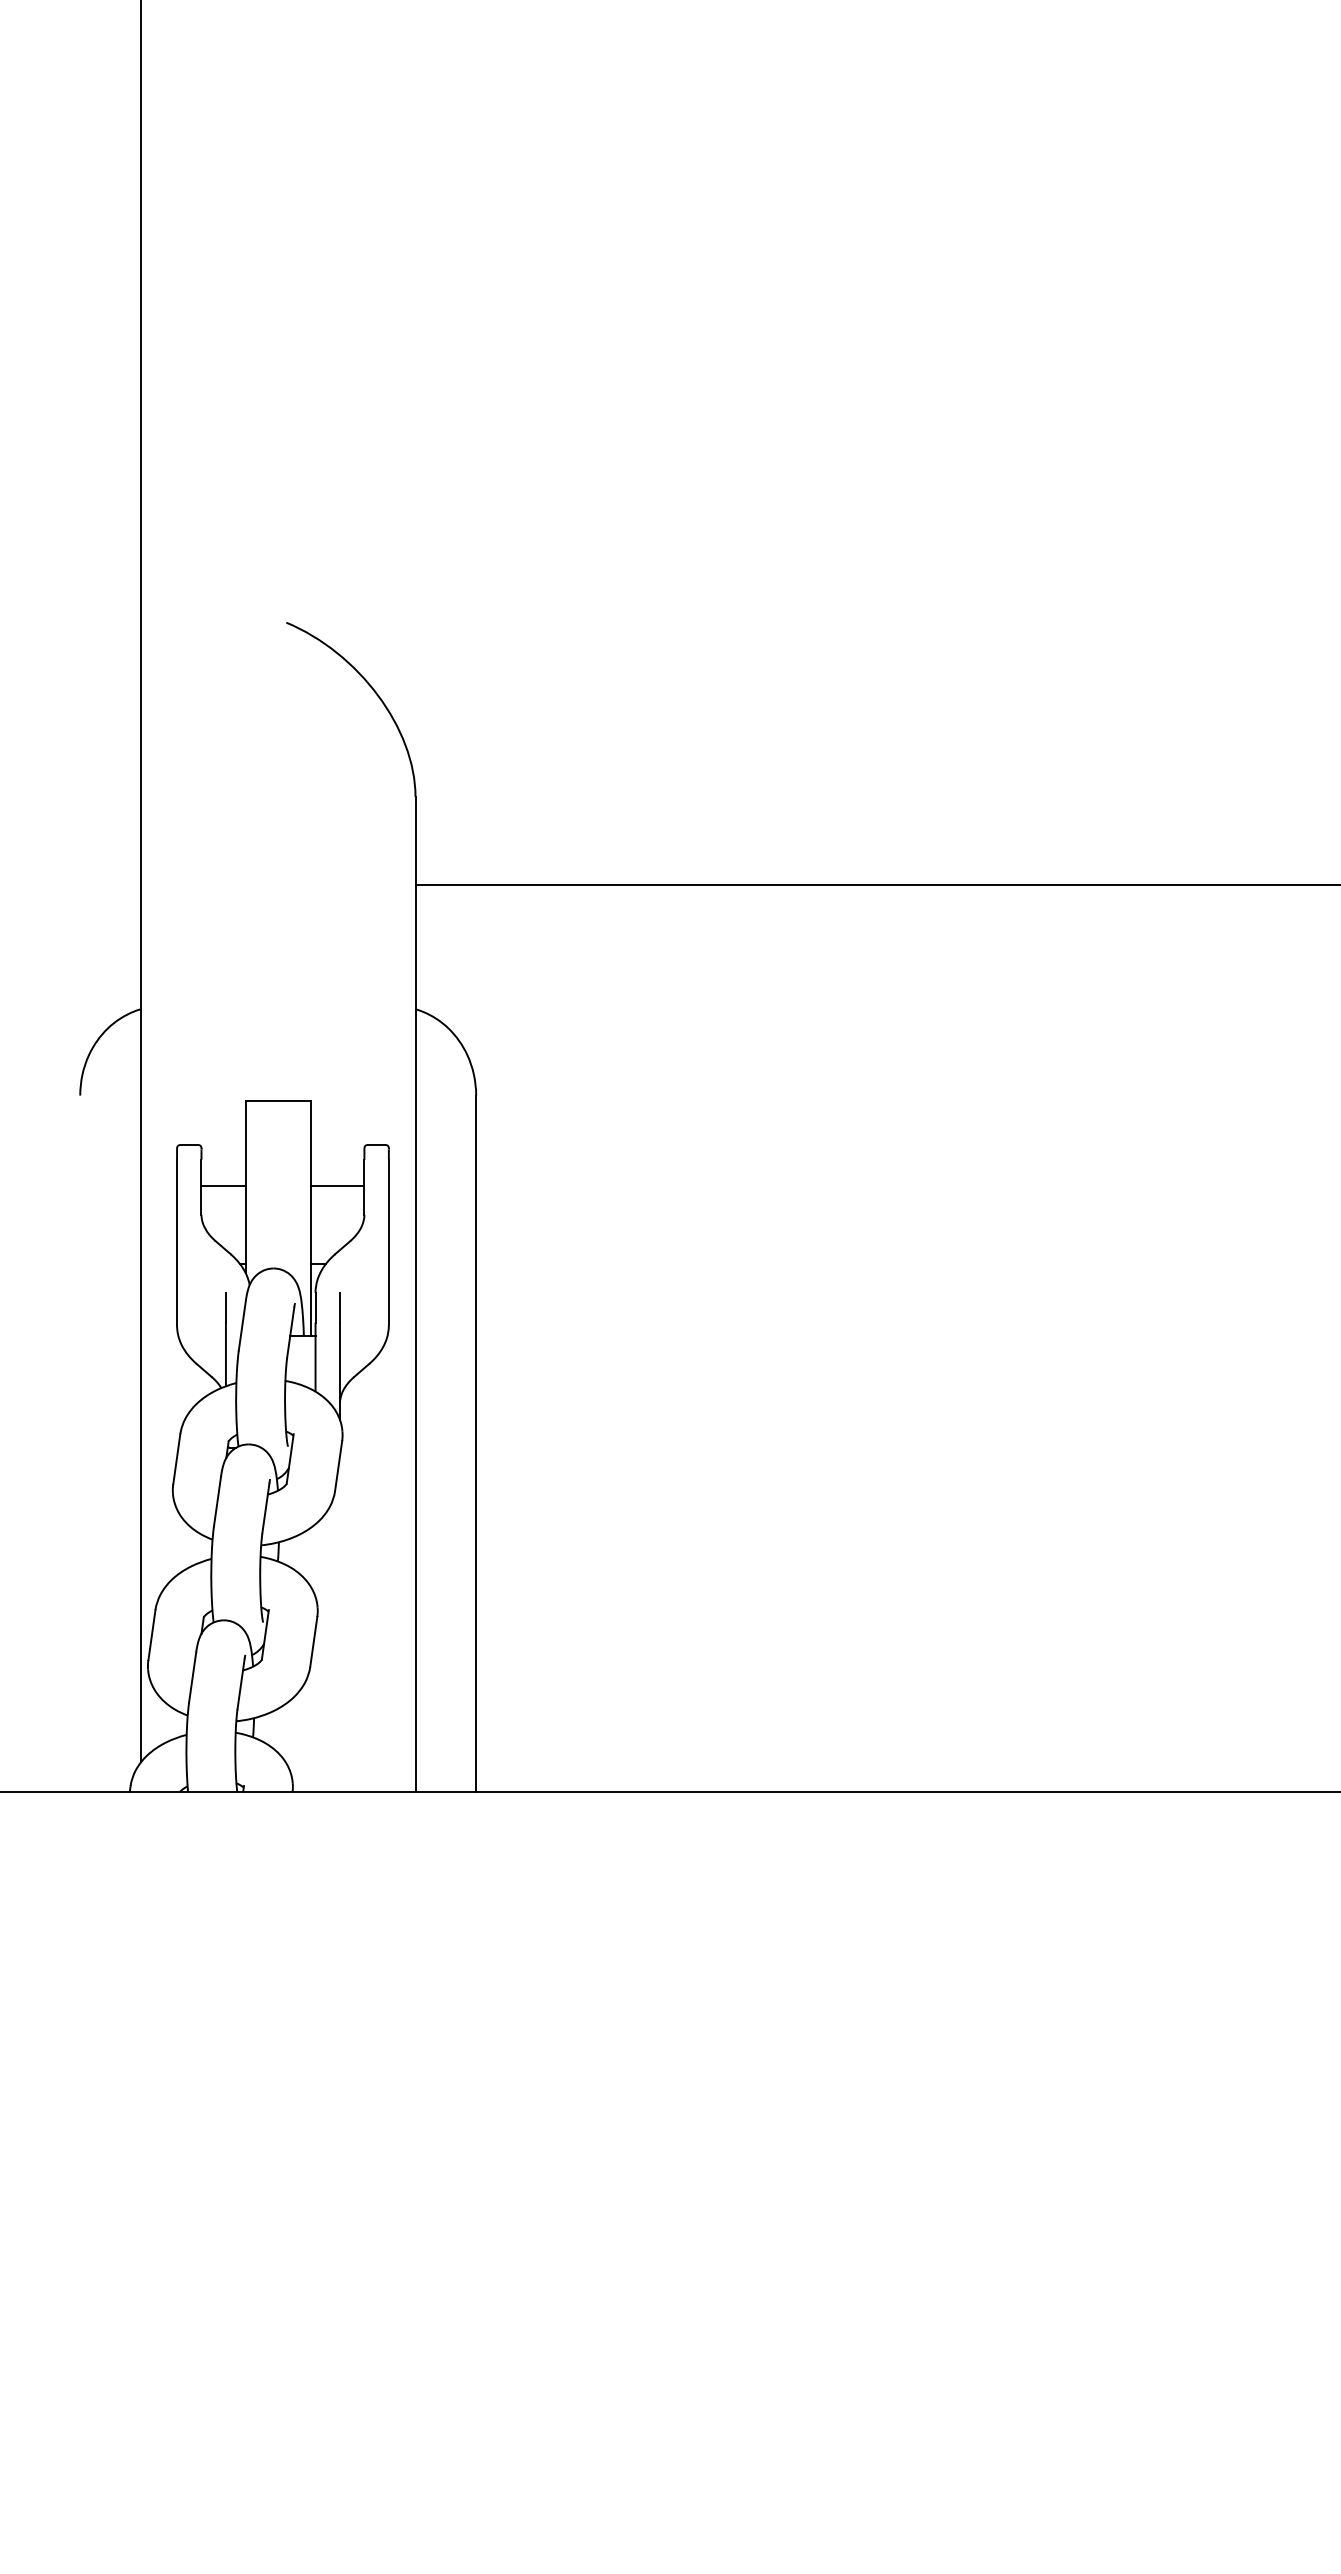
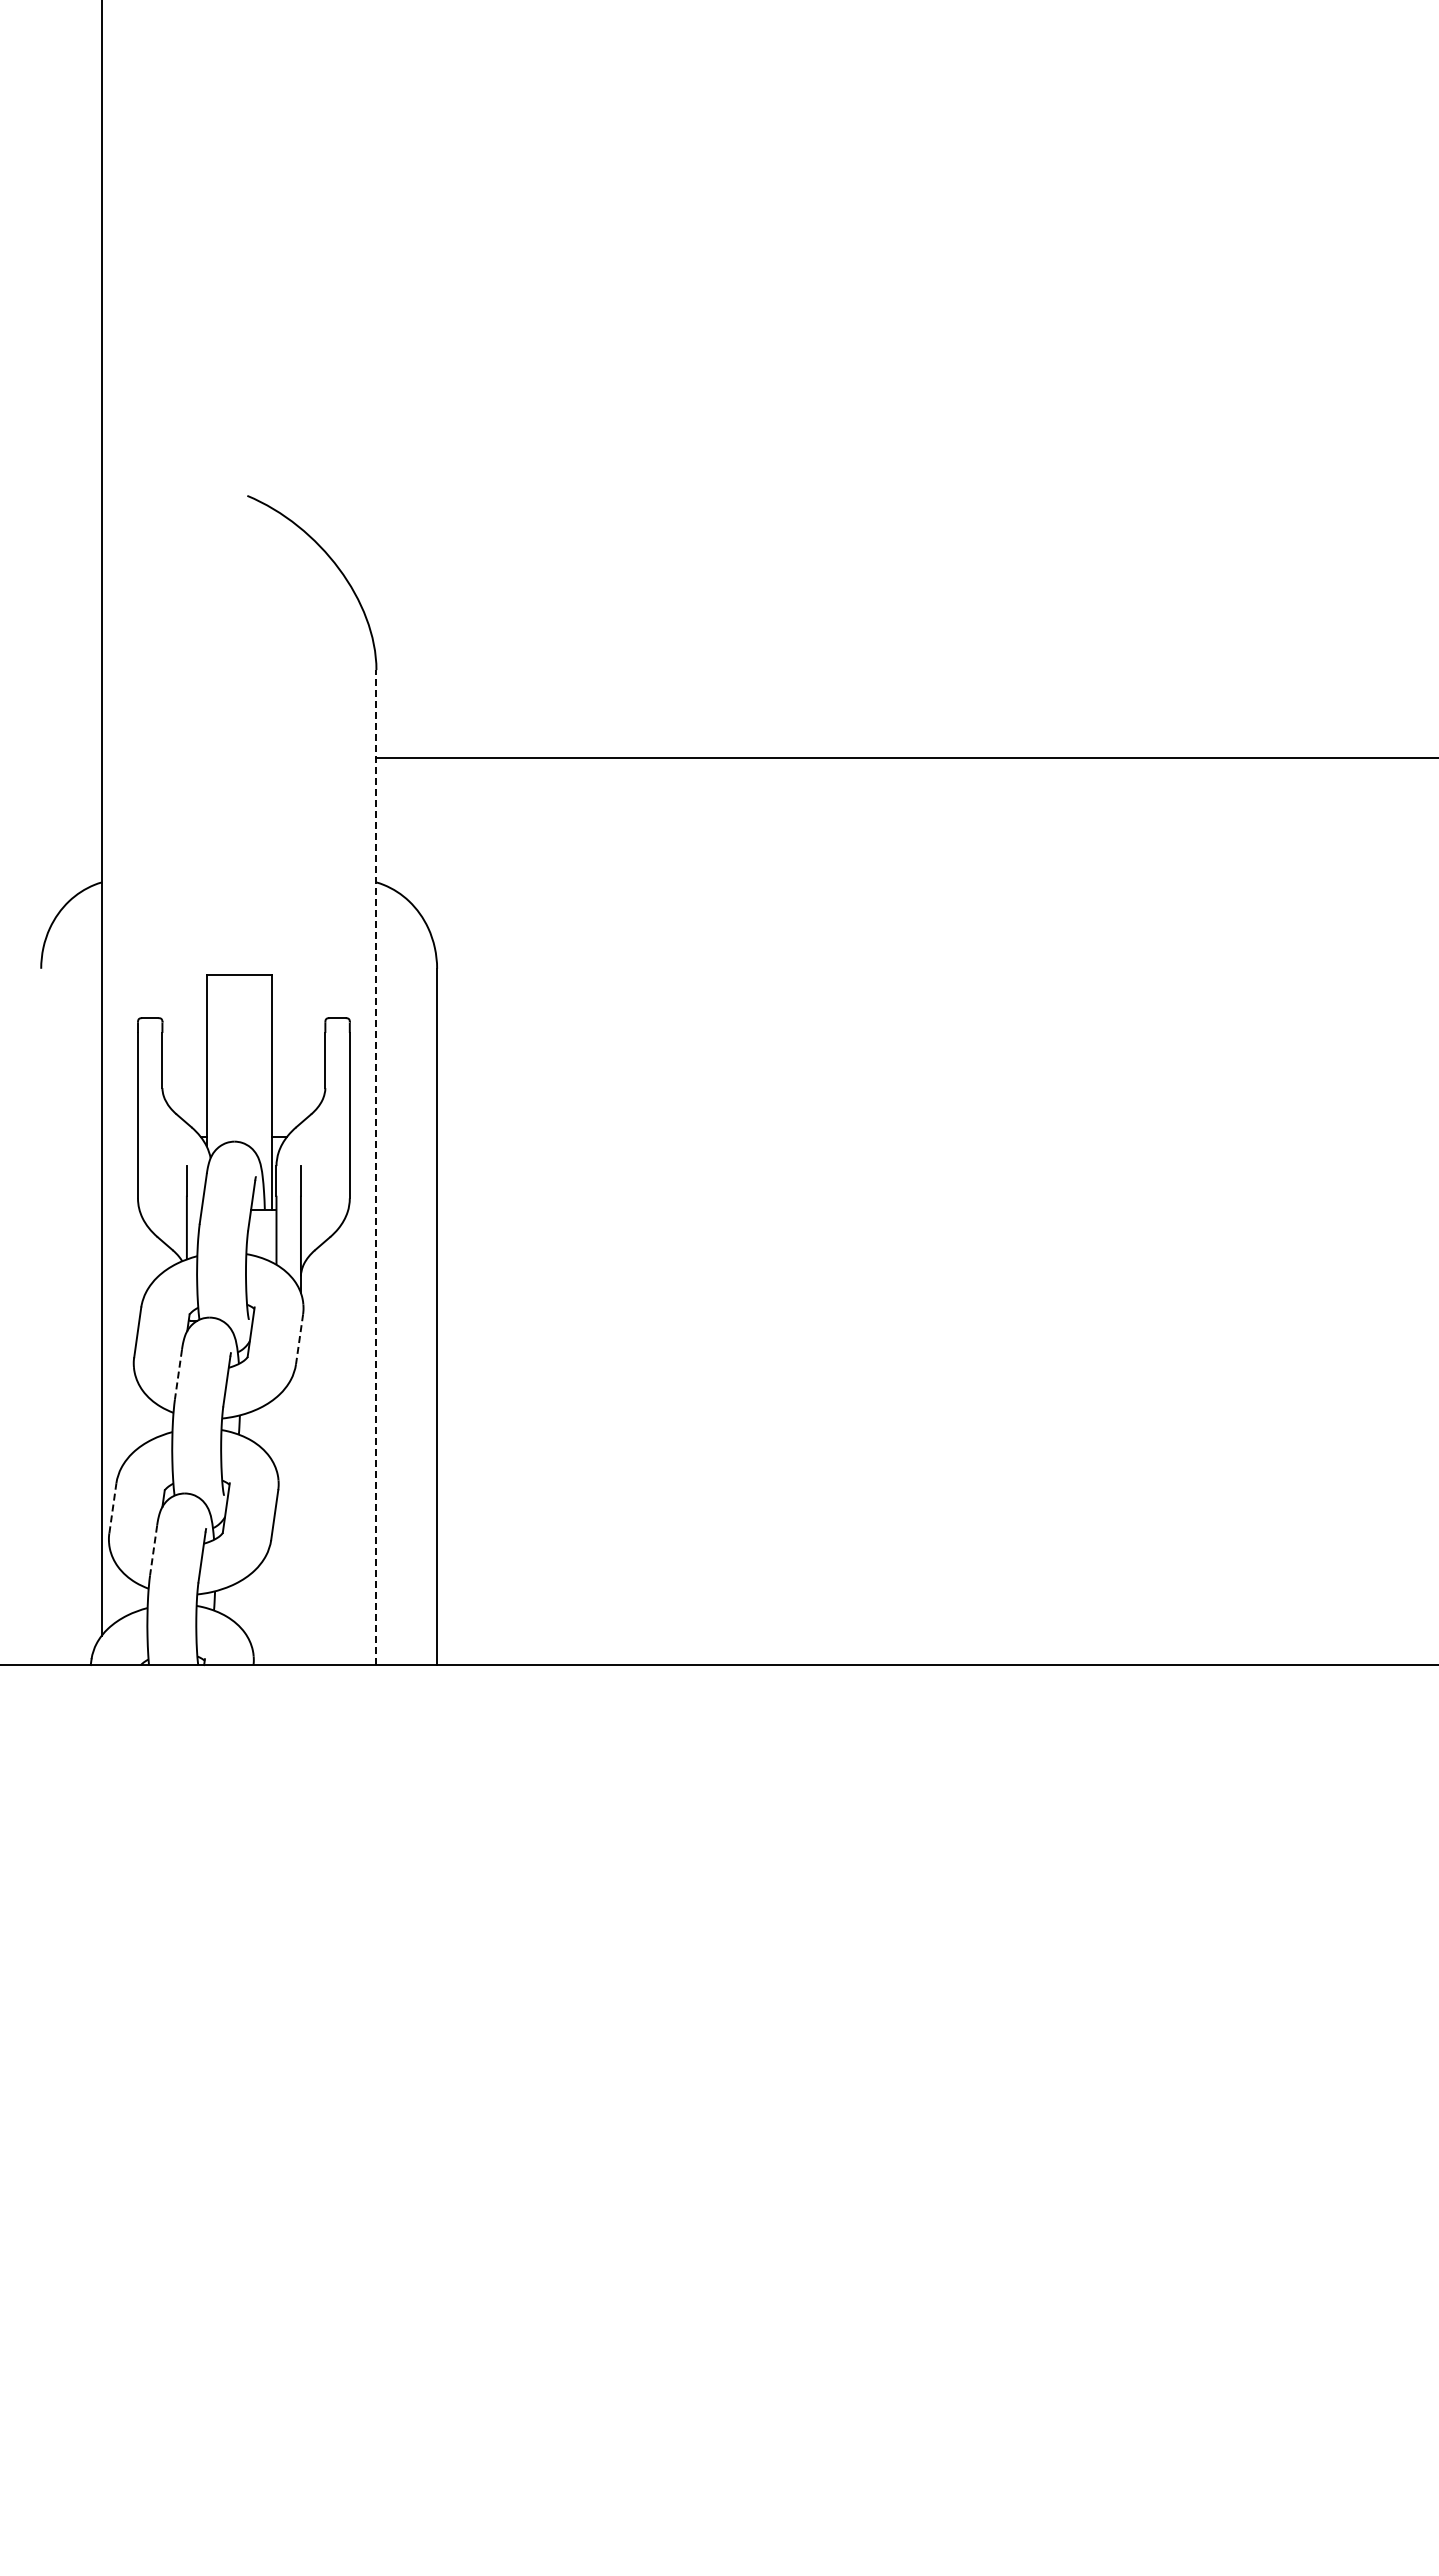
line: (223, 1186) -> (184, 1059), removed
line: (337, 1186) -> (298, 1059), removed
line: (415, 1294) -> (376, 1167), solid -> dashed
line: (338, 1466) -> (299, 1339), solid -> dashed
line: (217, 1502) -> (178, 1375), solid -> dashed
line: (151, 1634) -> (112, 1507), solid -> dashed
line: (192, 1678) -> (153, 1551), solid -> dashed

